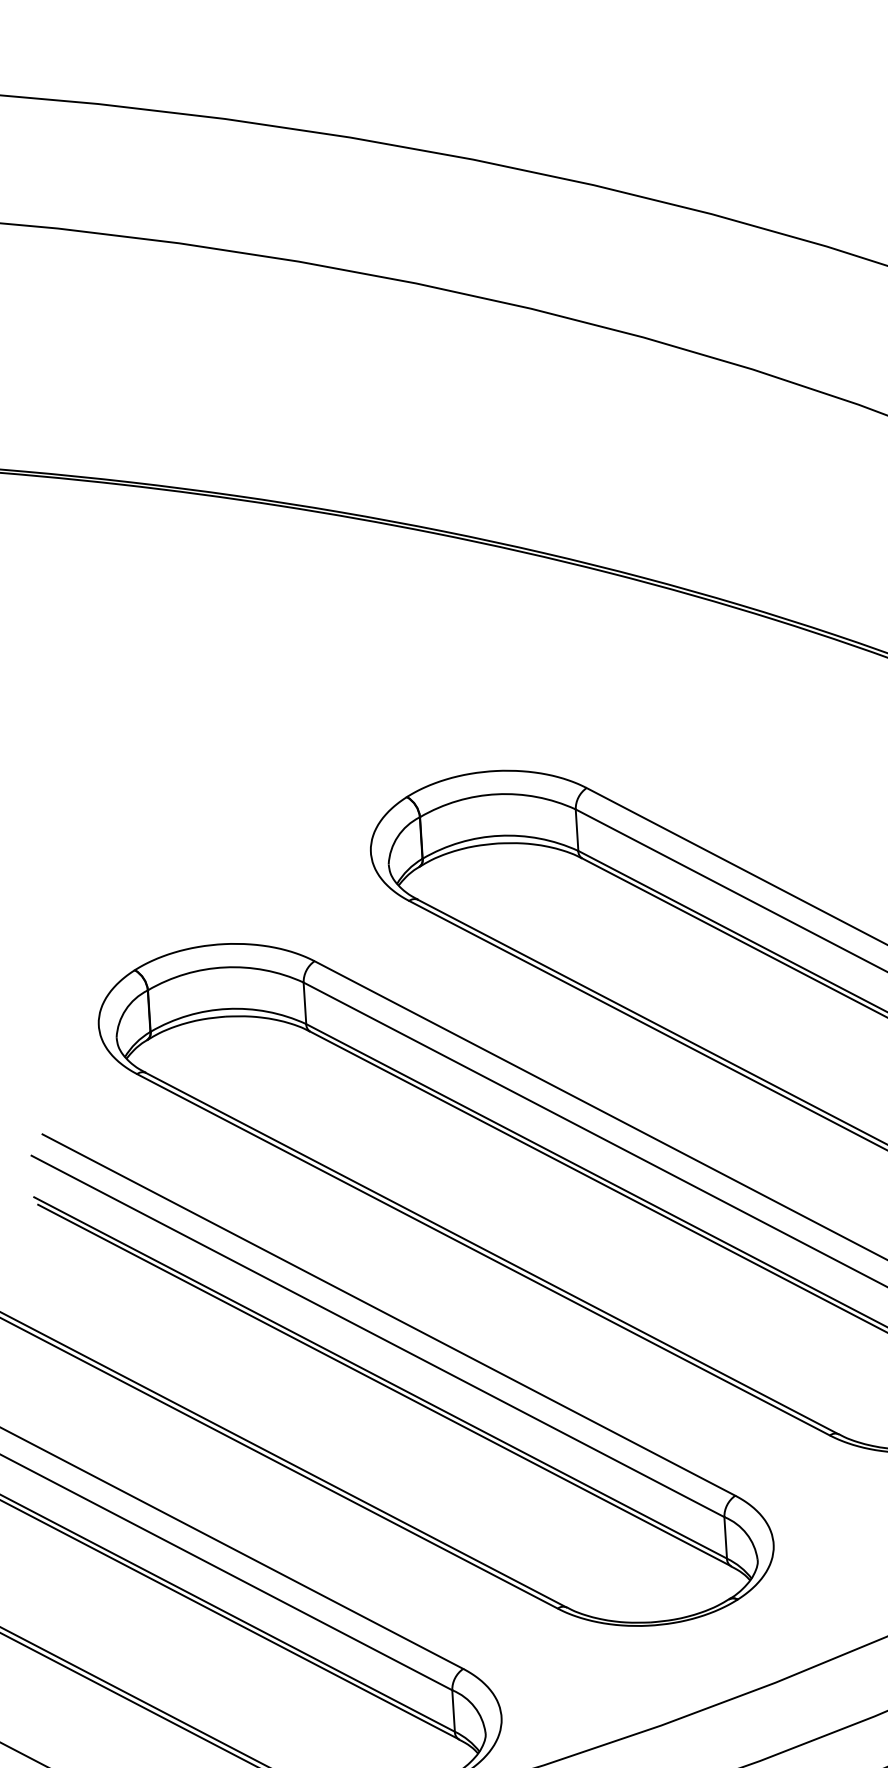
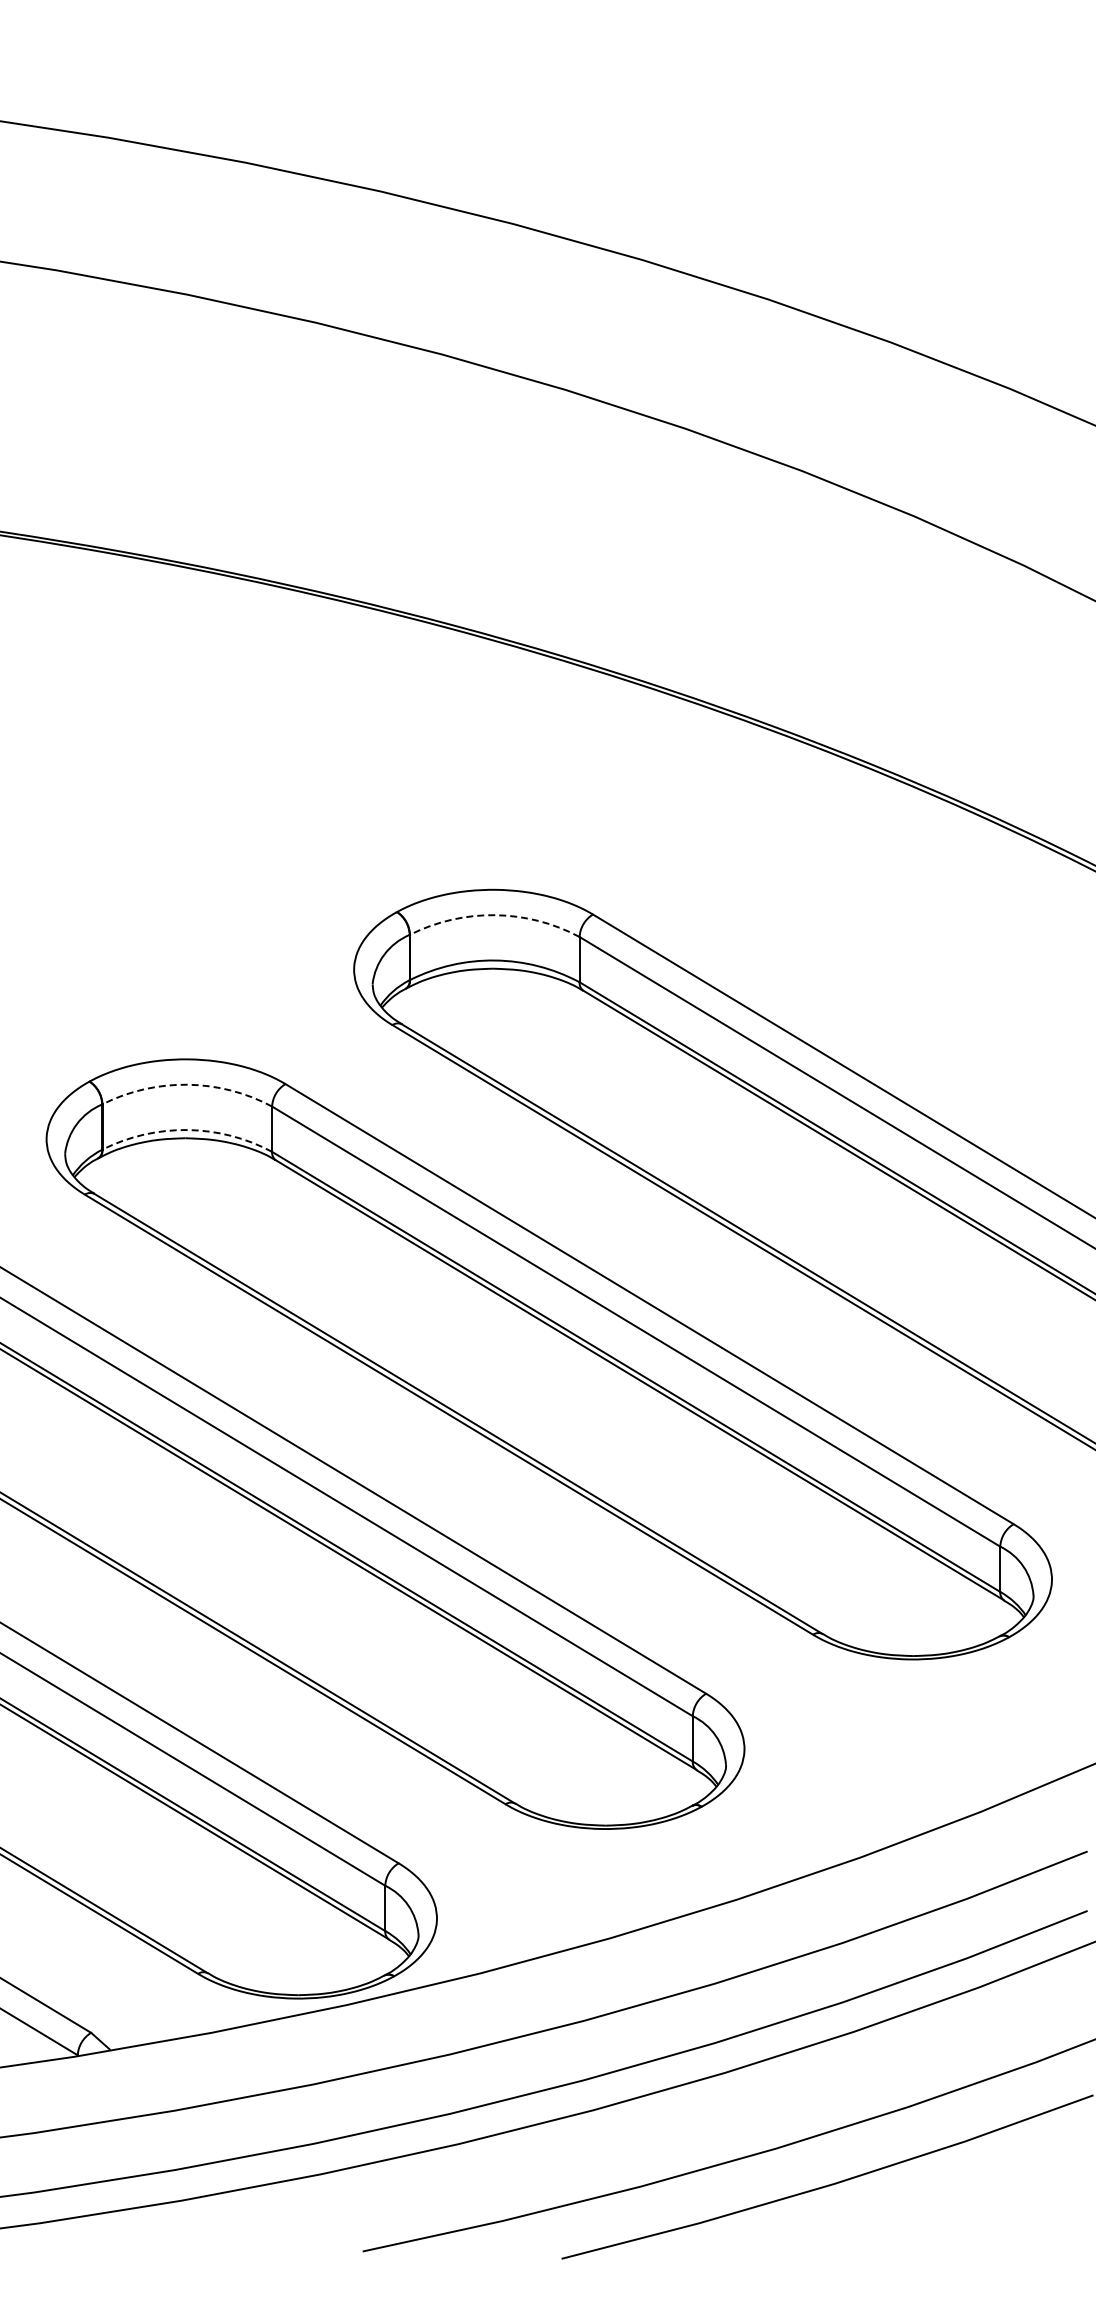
arc: (497, 794) -> (495, 915), solid -> dashed
arc: (224, 967) -> (187, 1084), solid -> dashed
arc: (227, 1009) -> (187, 1130), solid -> dashed

